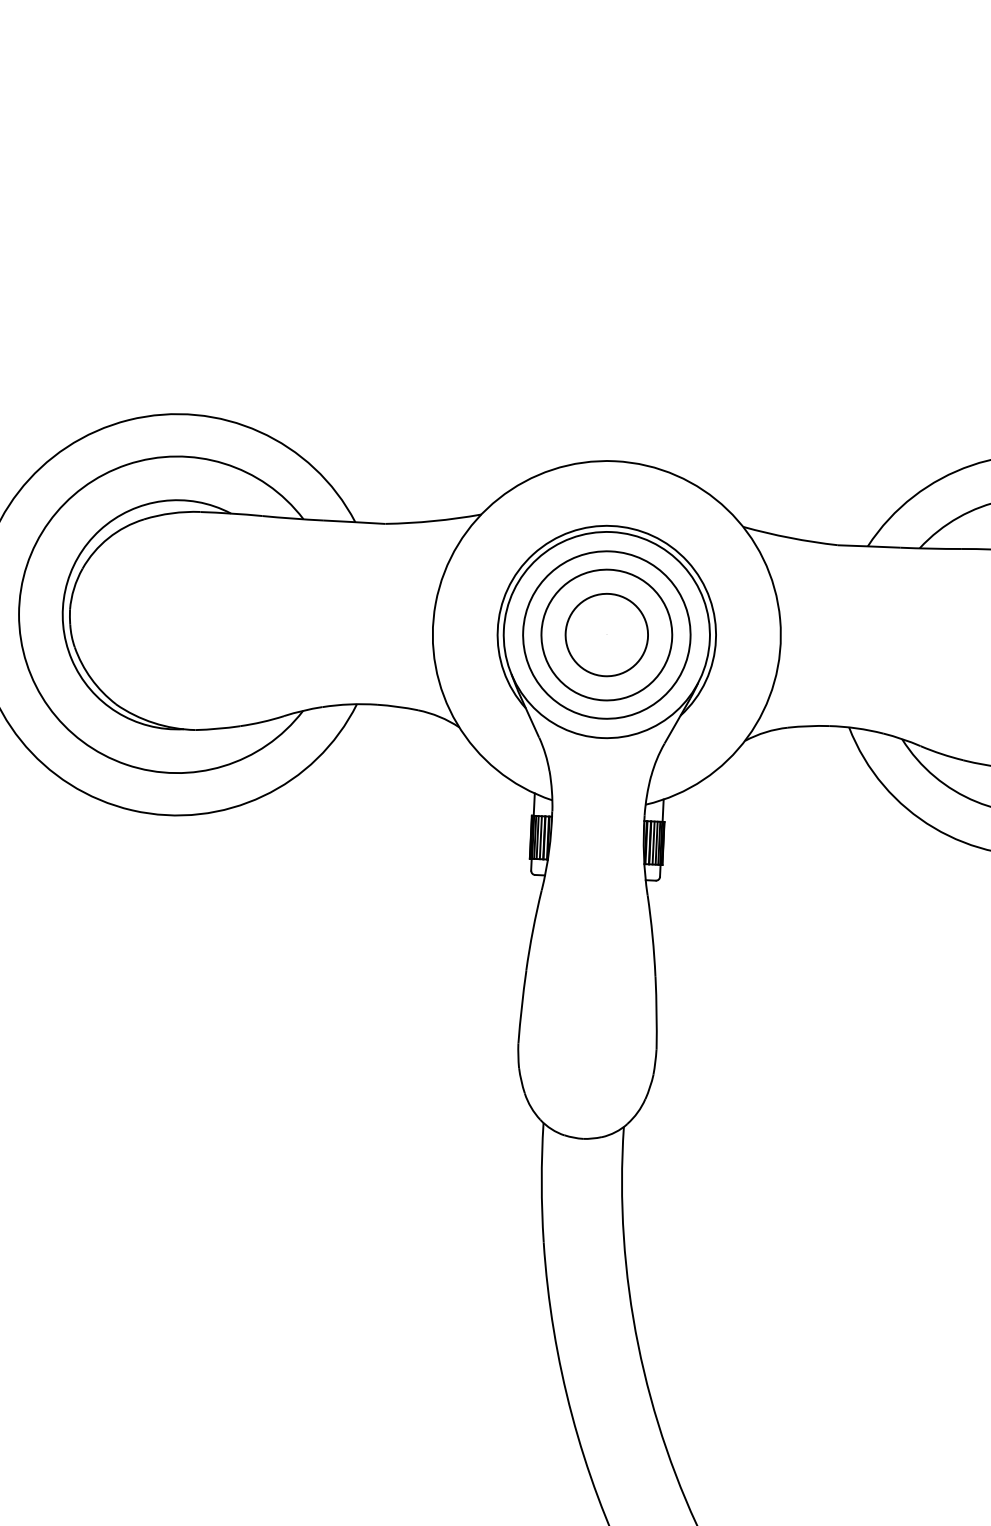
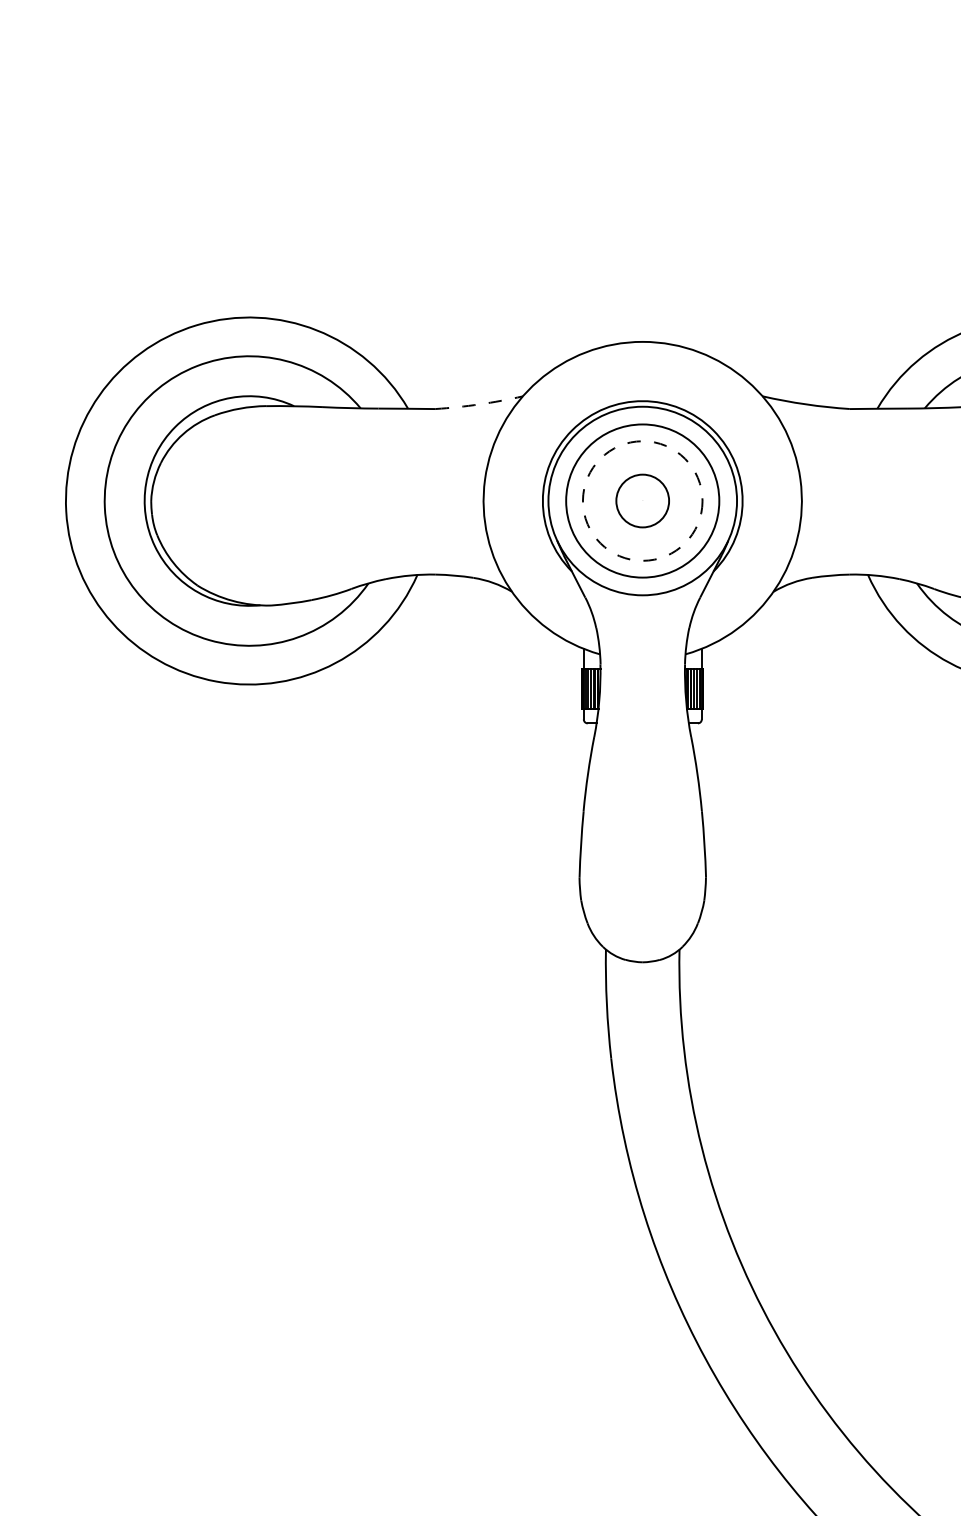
arc: (433, 521) -> (479, 404), solid -> dashed
circle: (606, 634) -> (642, 500), size x0.7
circle: (606, 634) -> (642, 500), solid -> dashed

